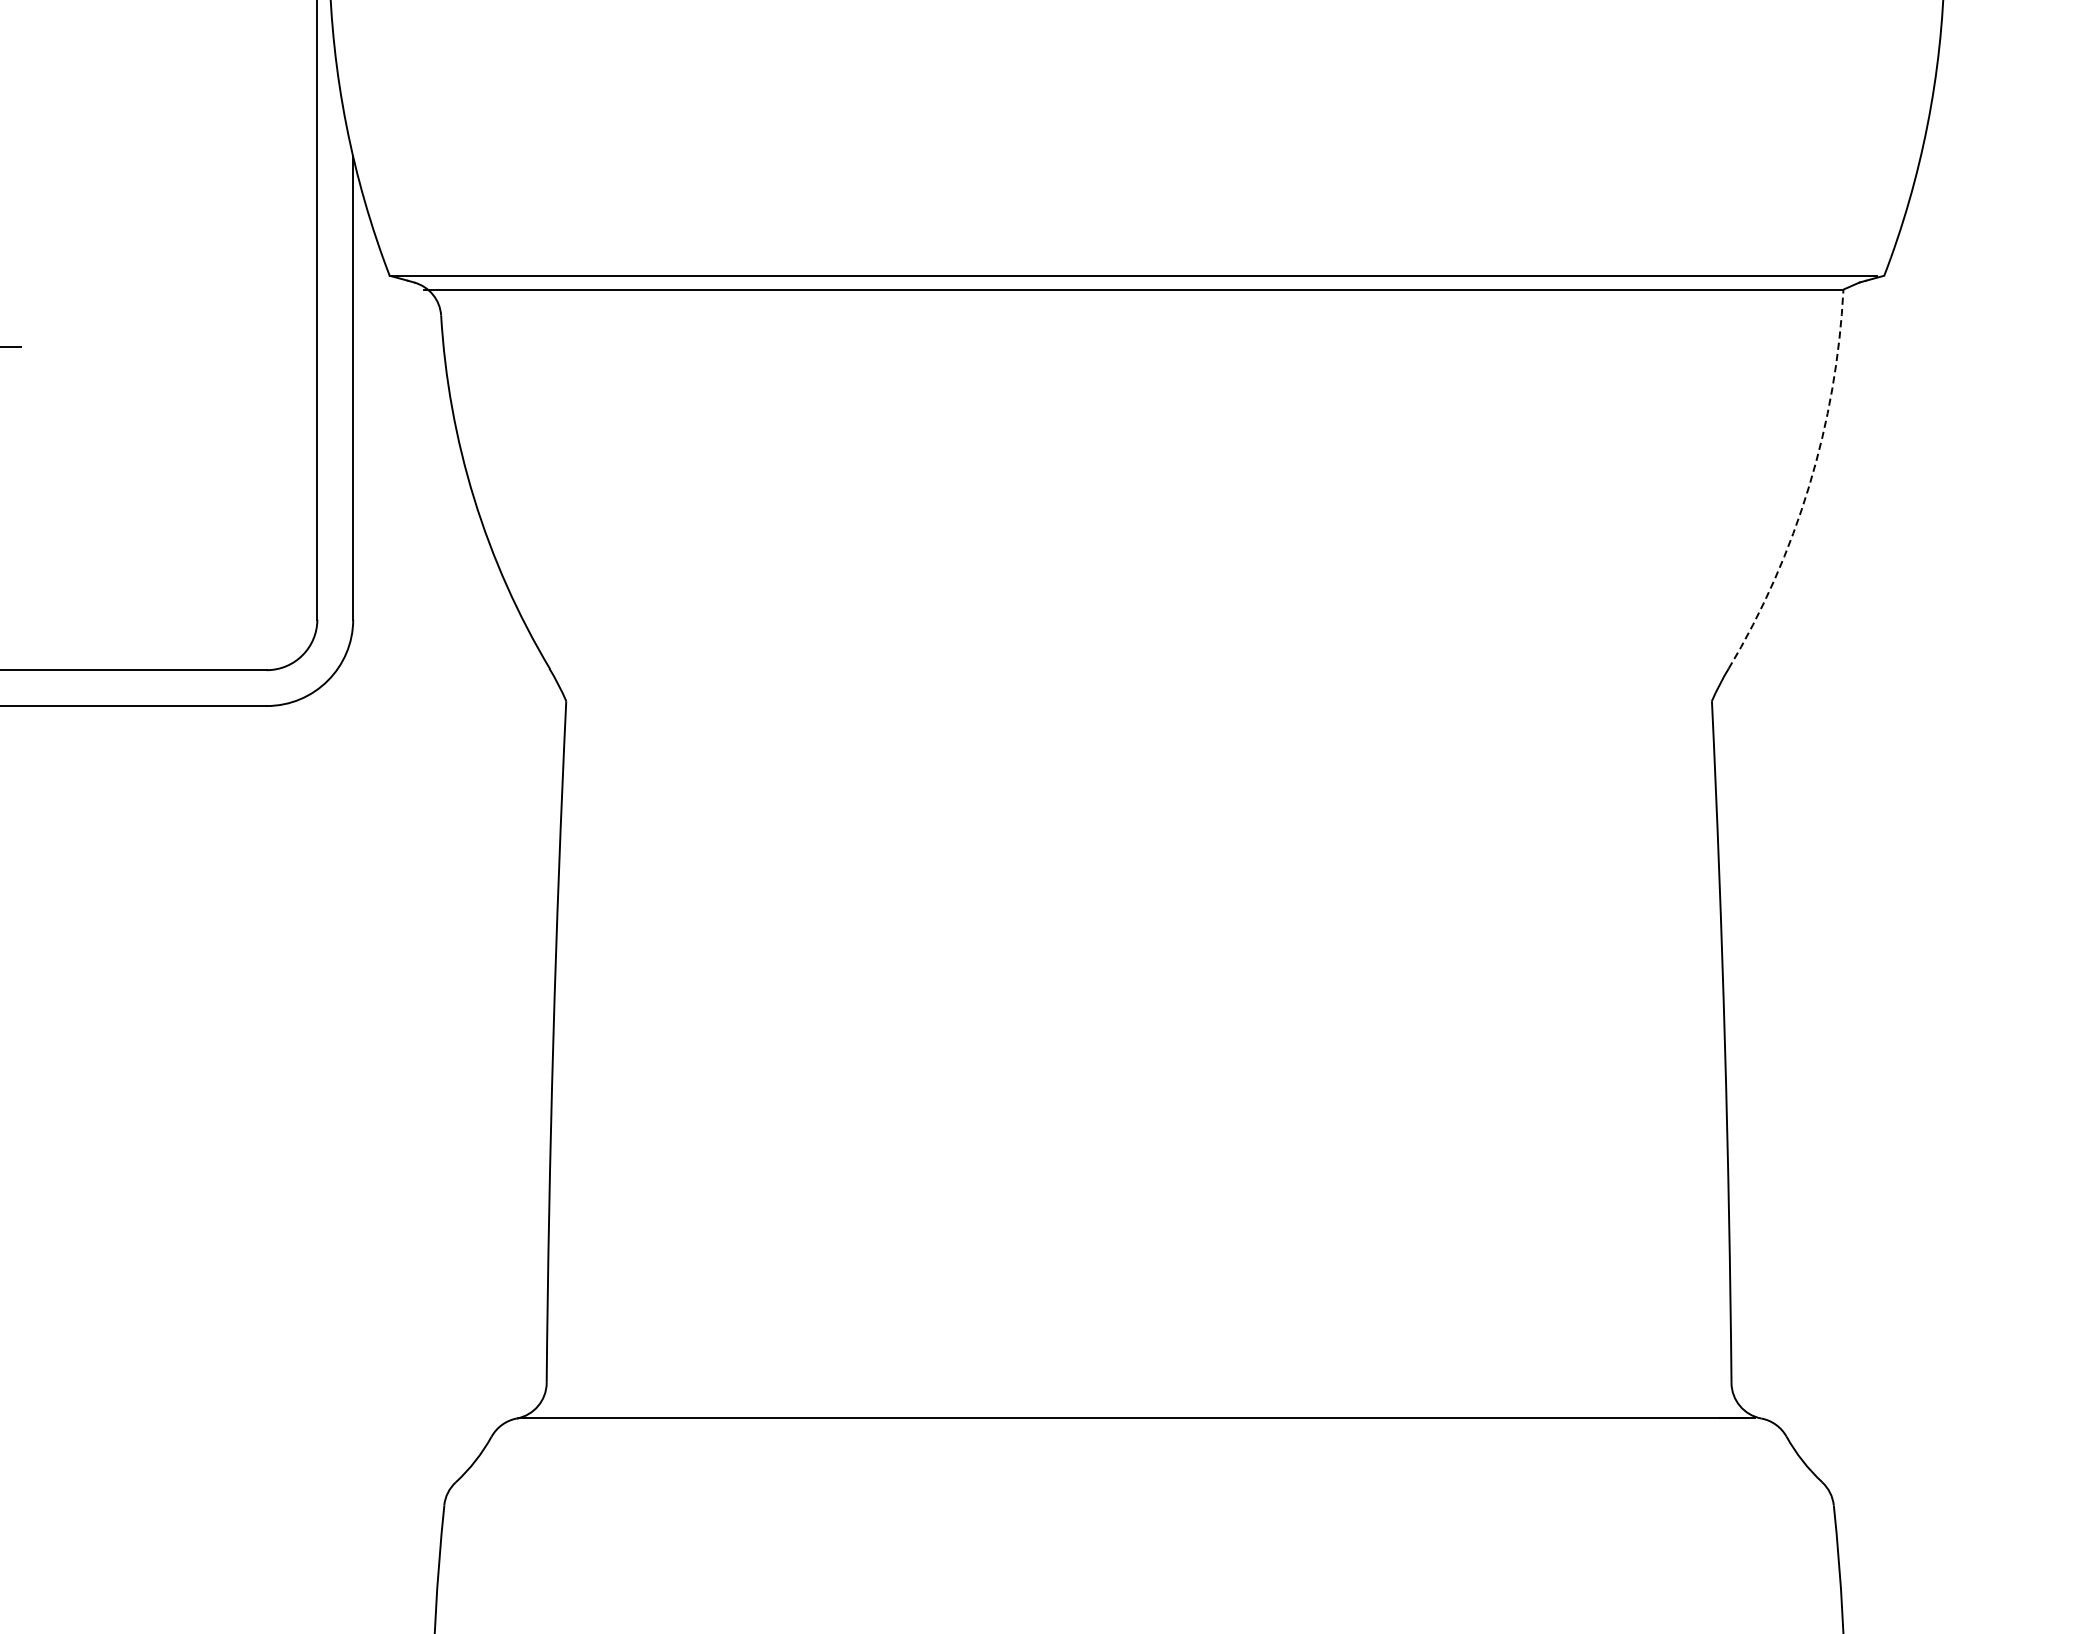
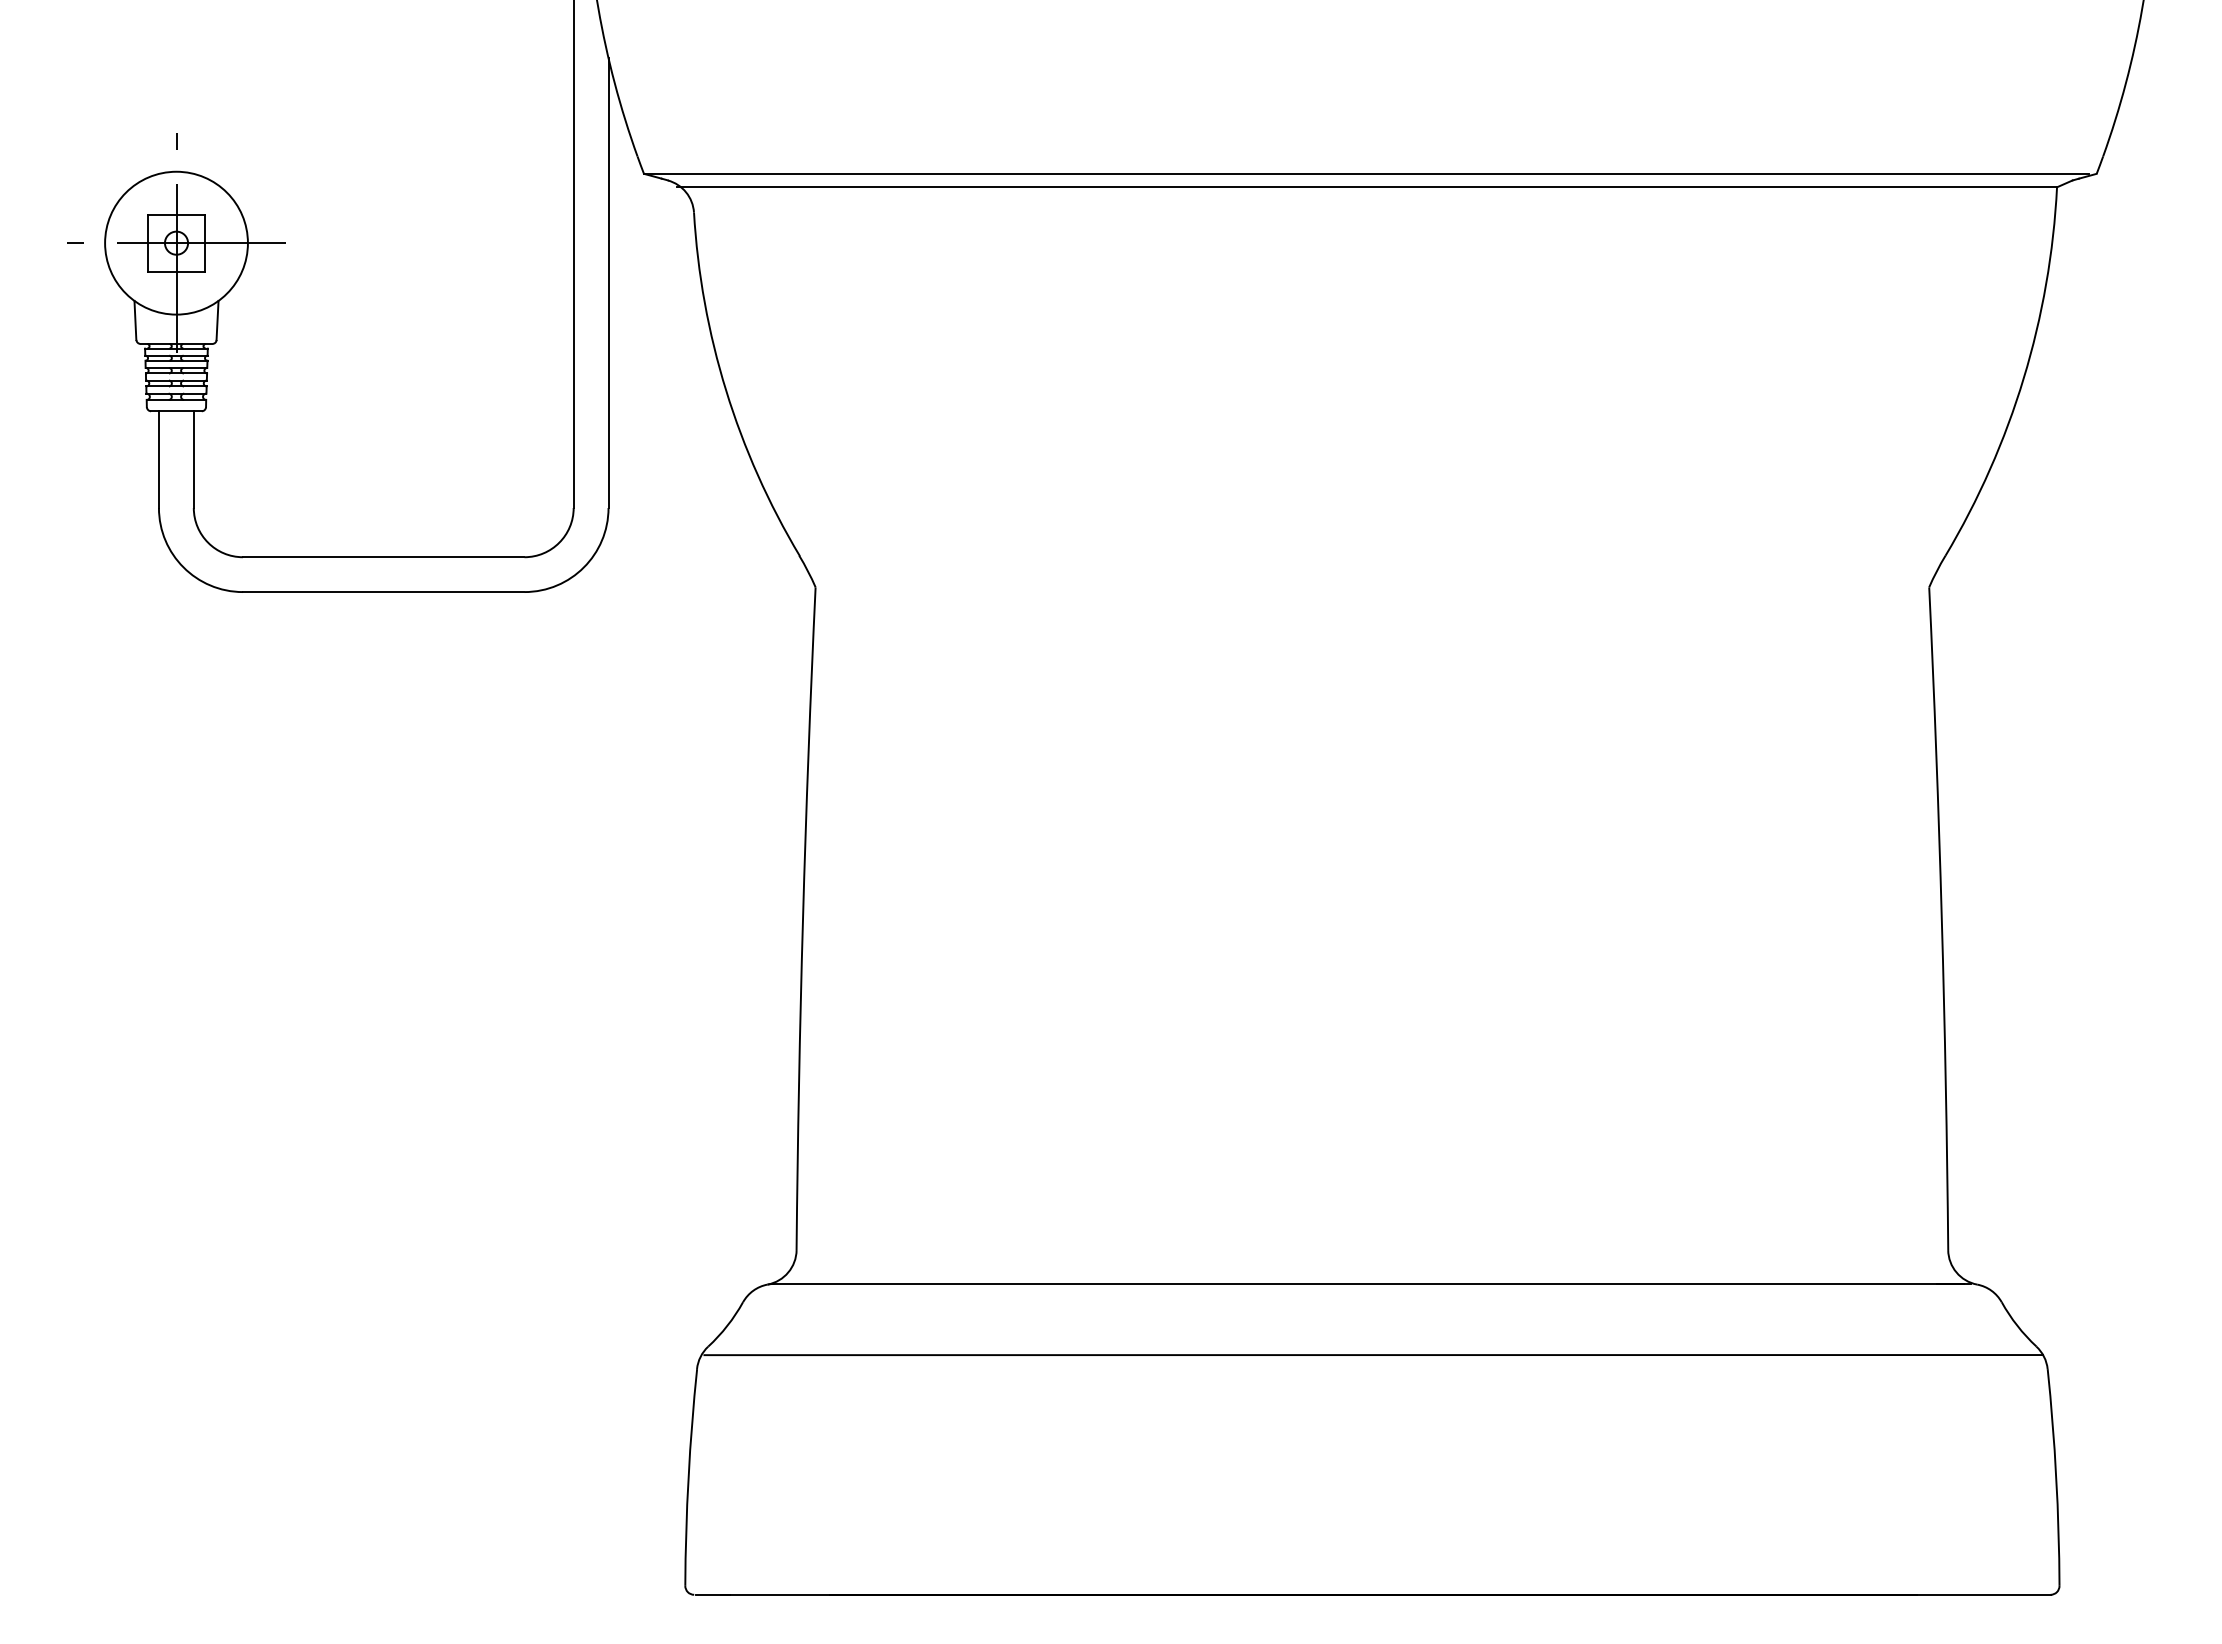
arc: (1808, 486) -> (2023, 378), dashed -> solid
line: (1140, 1491) -> (1373, 1355), added

